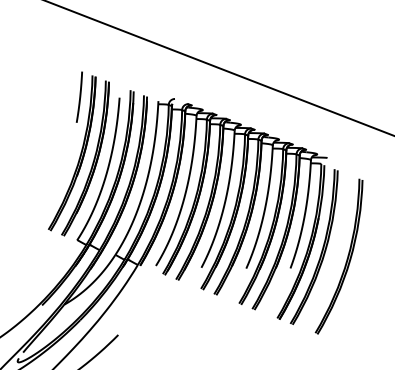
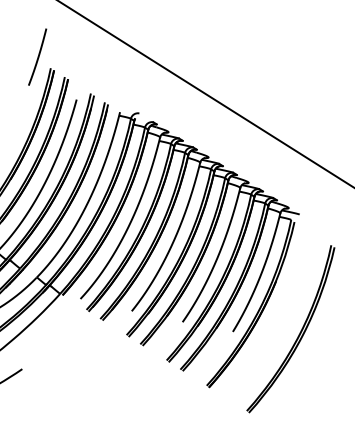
curve: (79, 96) -> (37, 56), moved
part: (321, 250) -> (272, 318), removed

